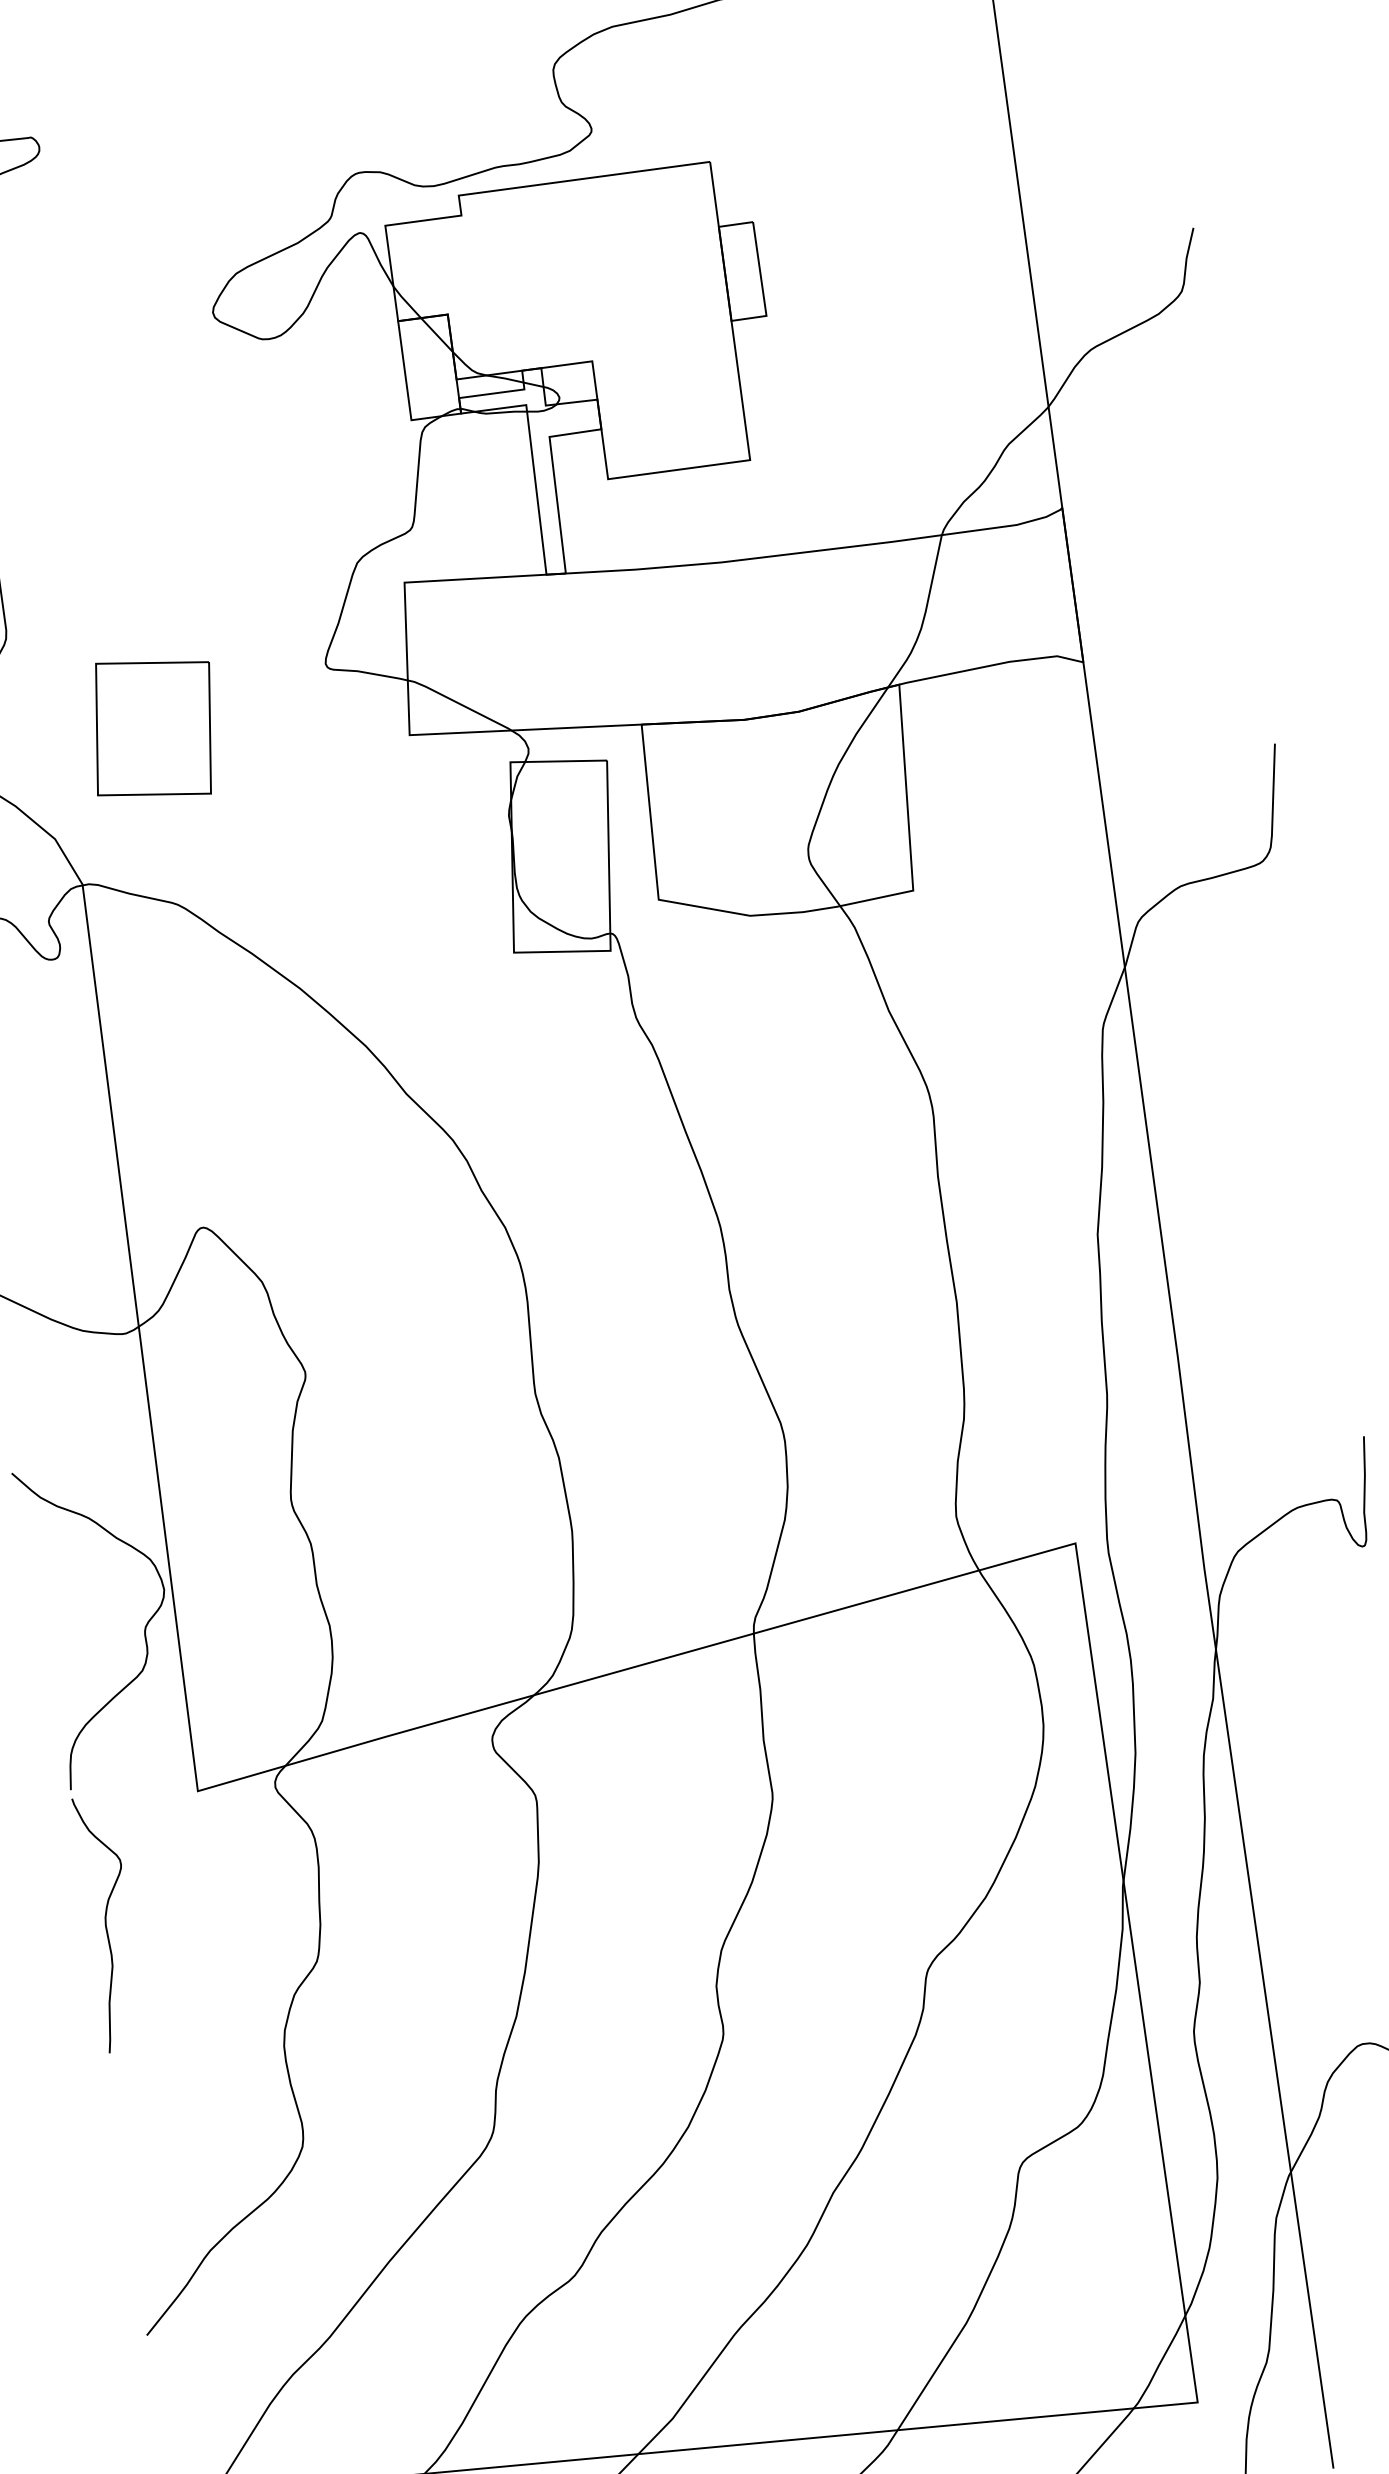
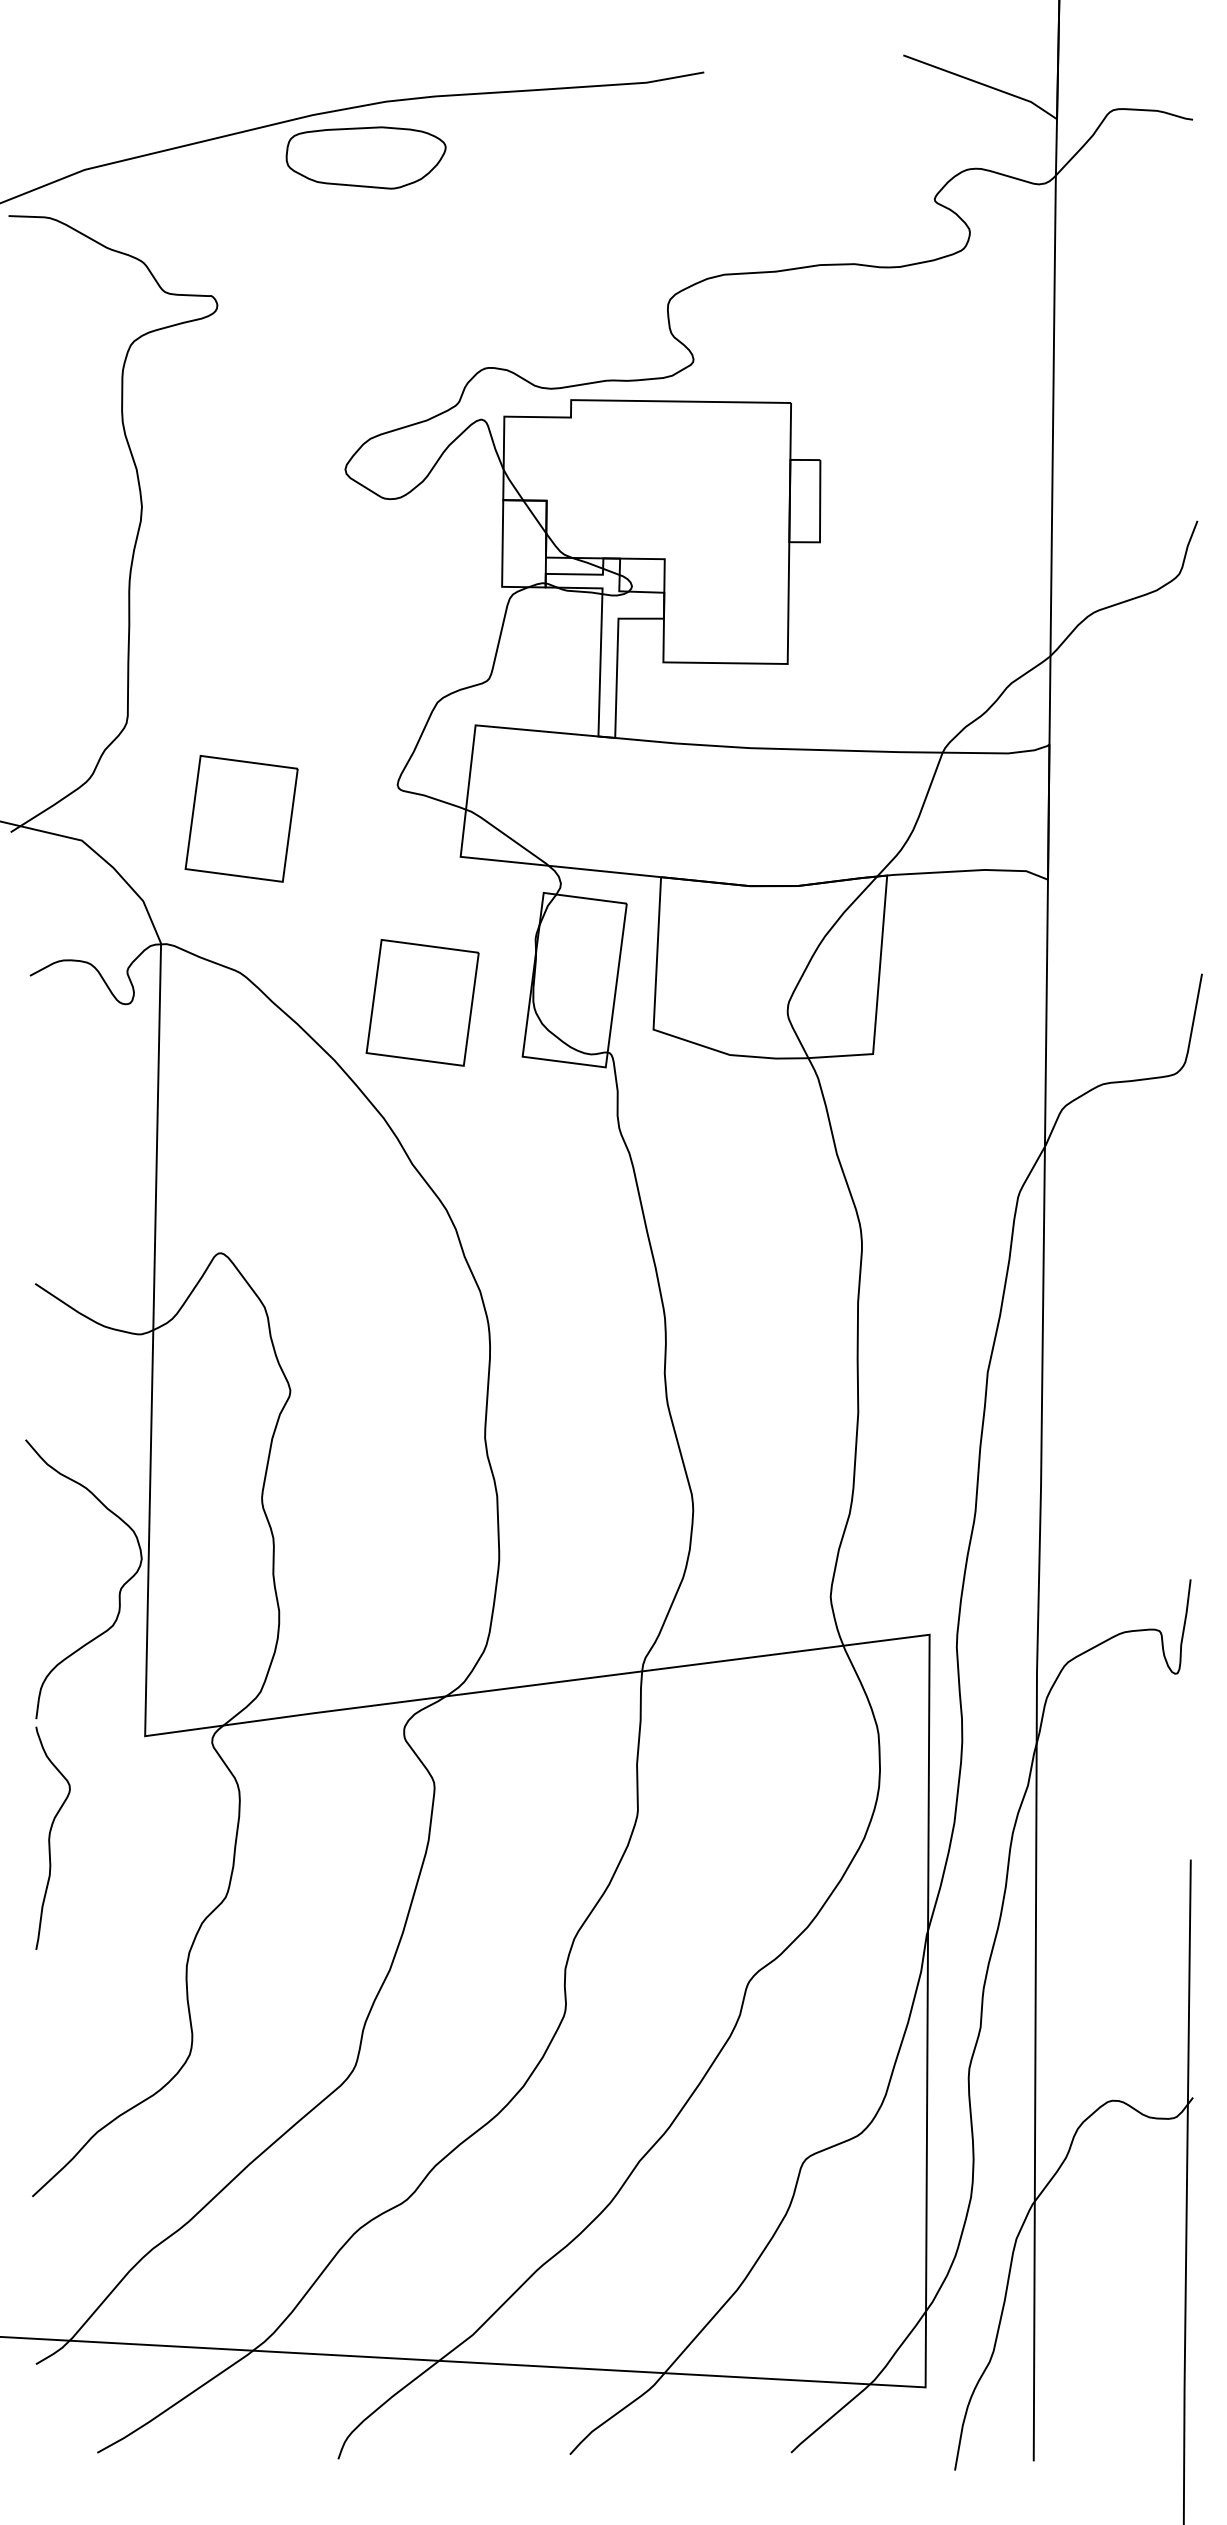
part: (390, 907) -> (422, 1002), added

